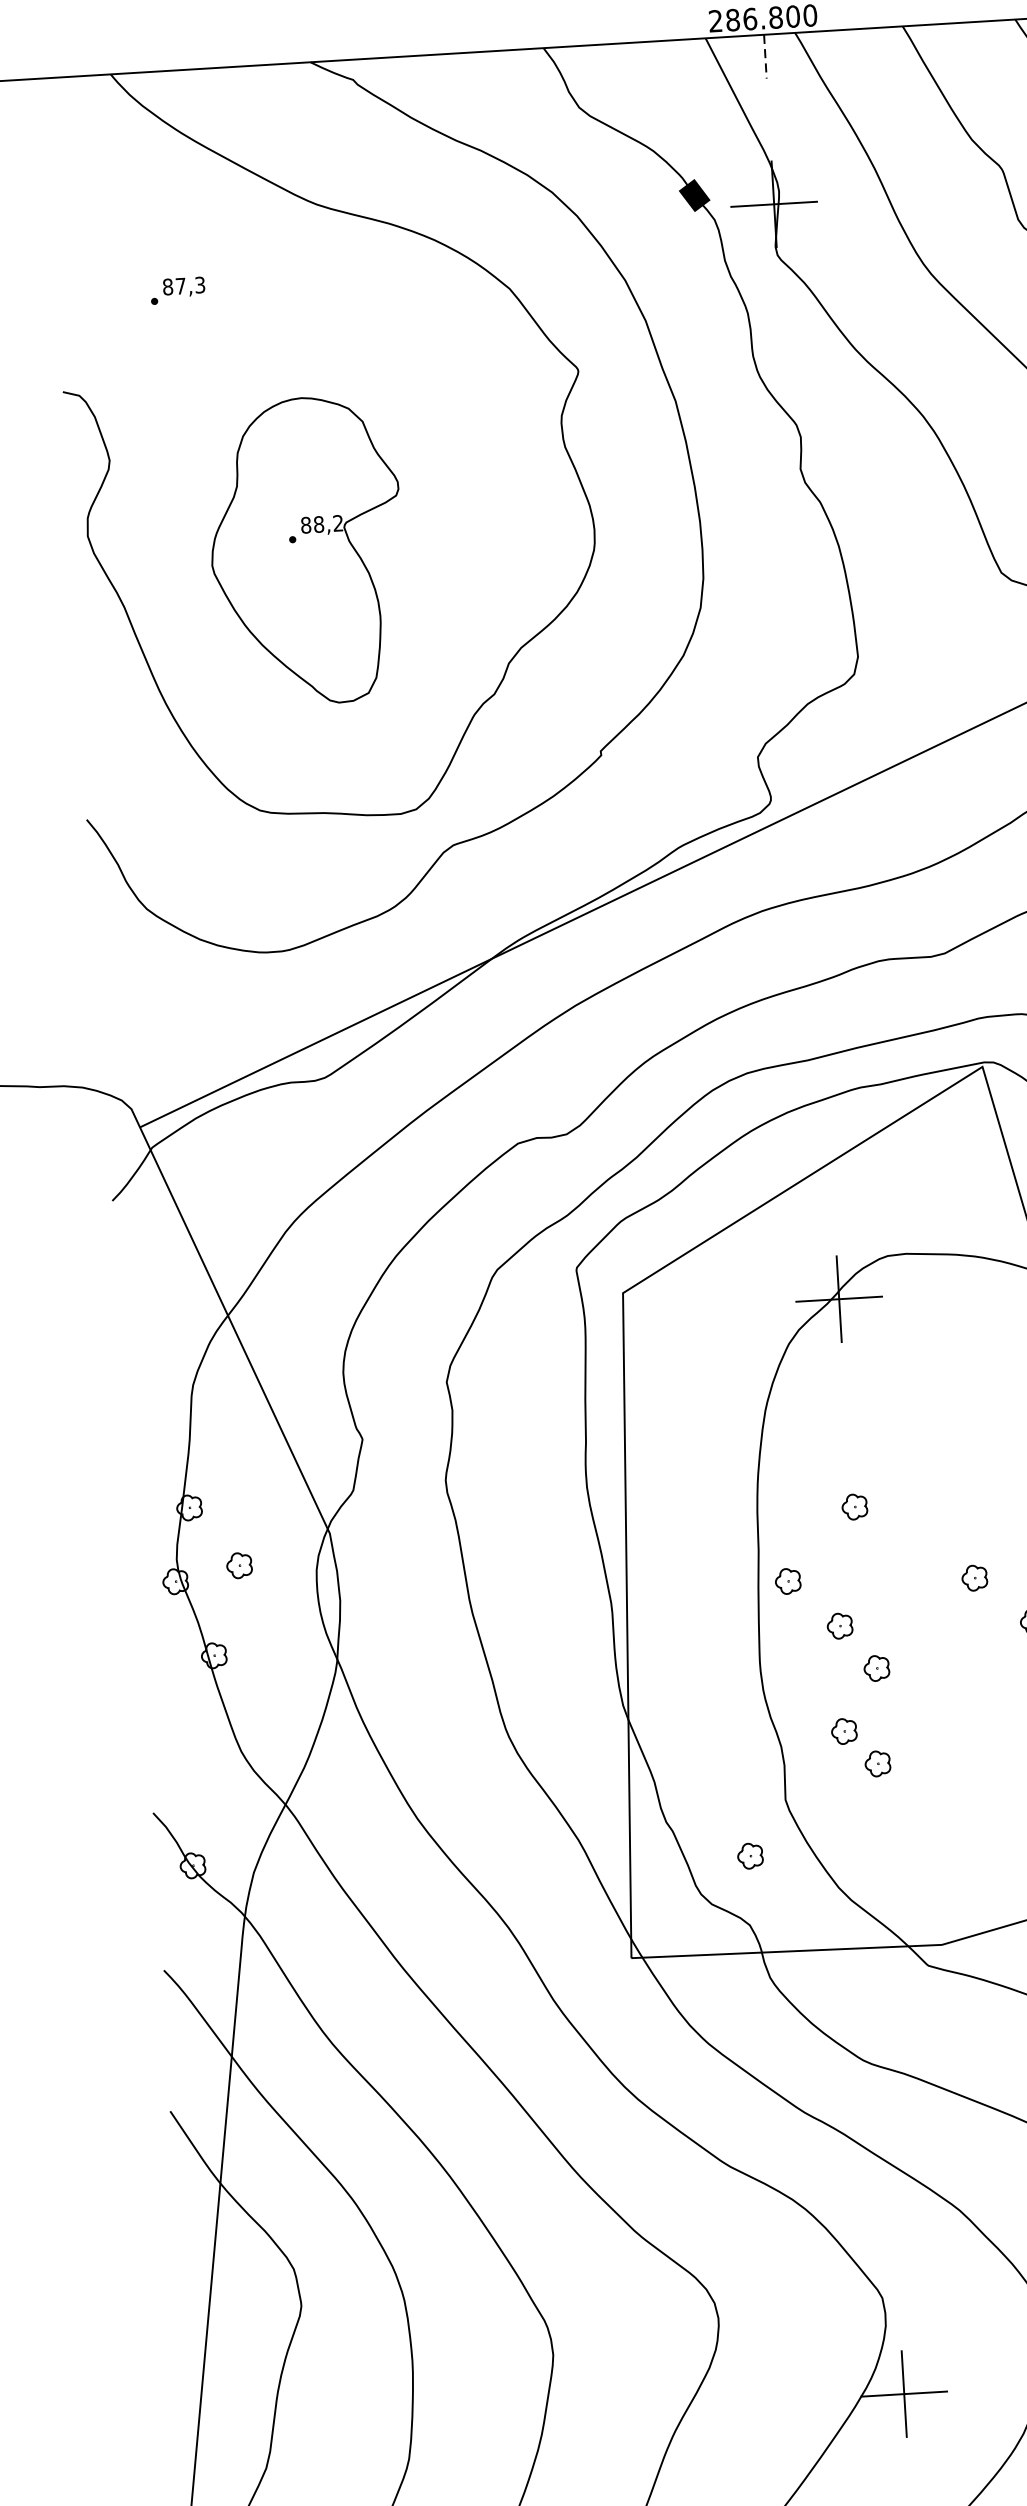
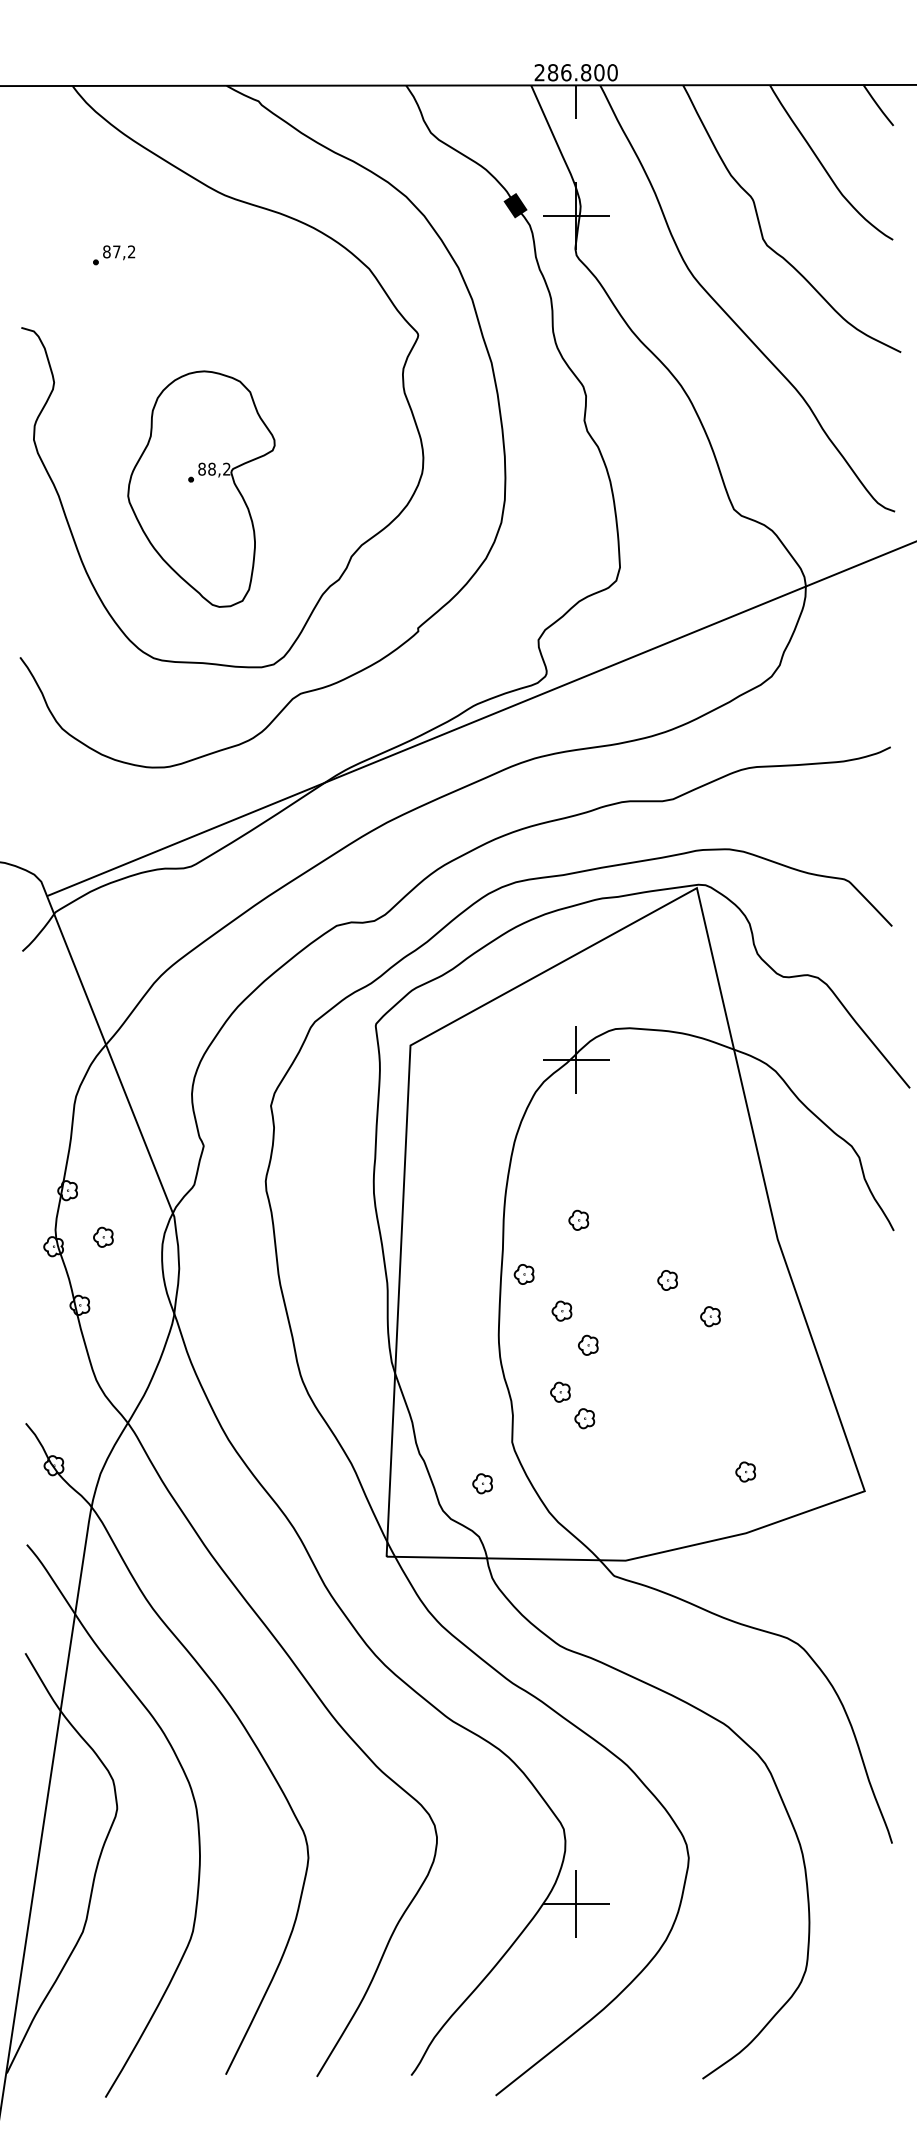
line: (765, 56) -> (576, 102), dashed -> solid
text: (199, 285) -> (131, 252), 87,3 -> 87,2
part: (306, 550) -> (201, 488), moved

